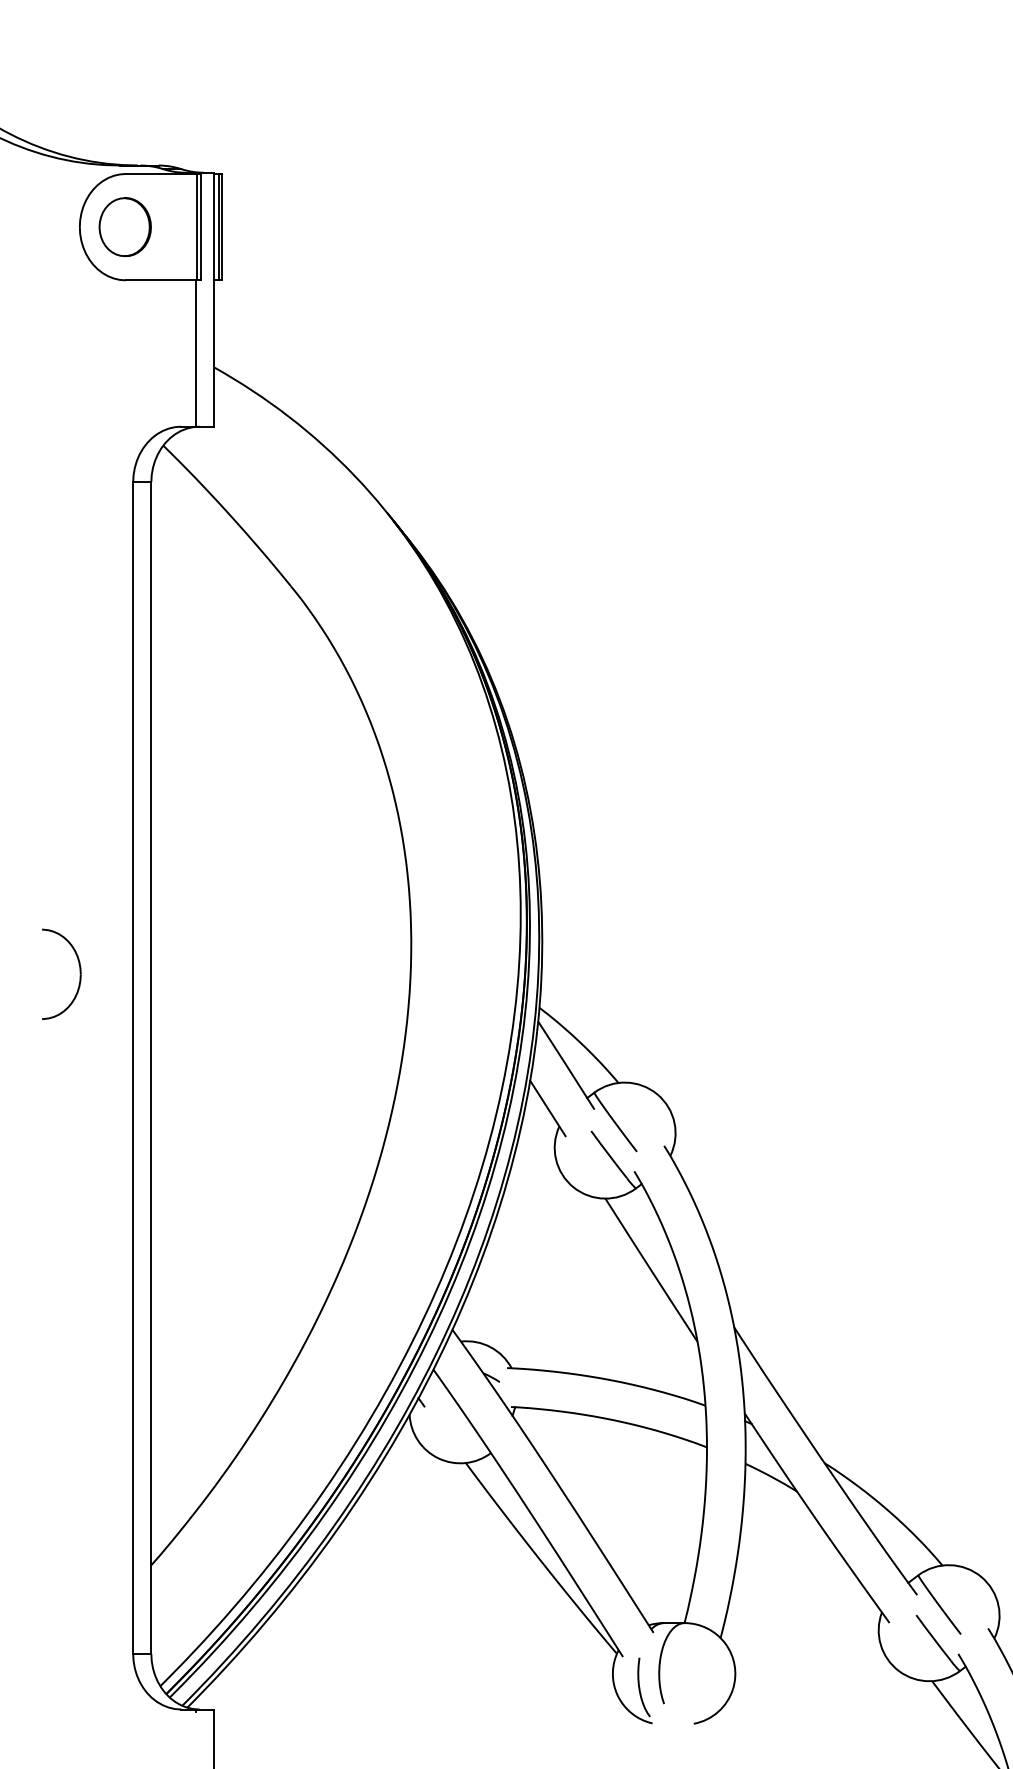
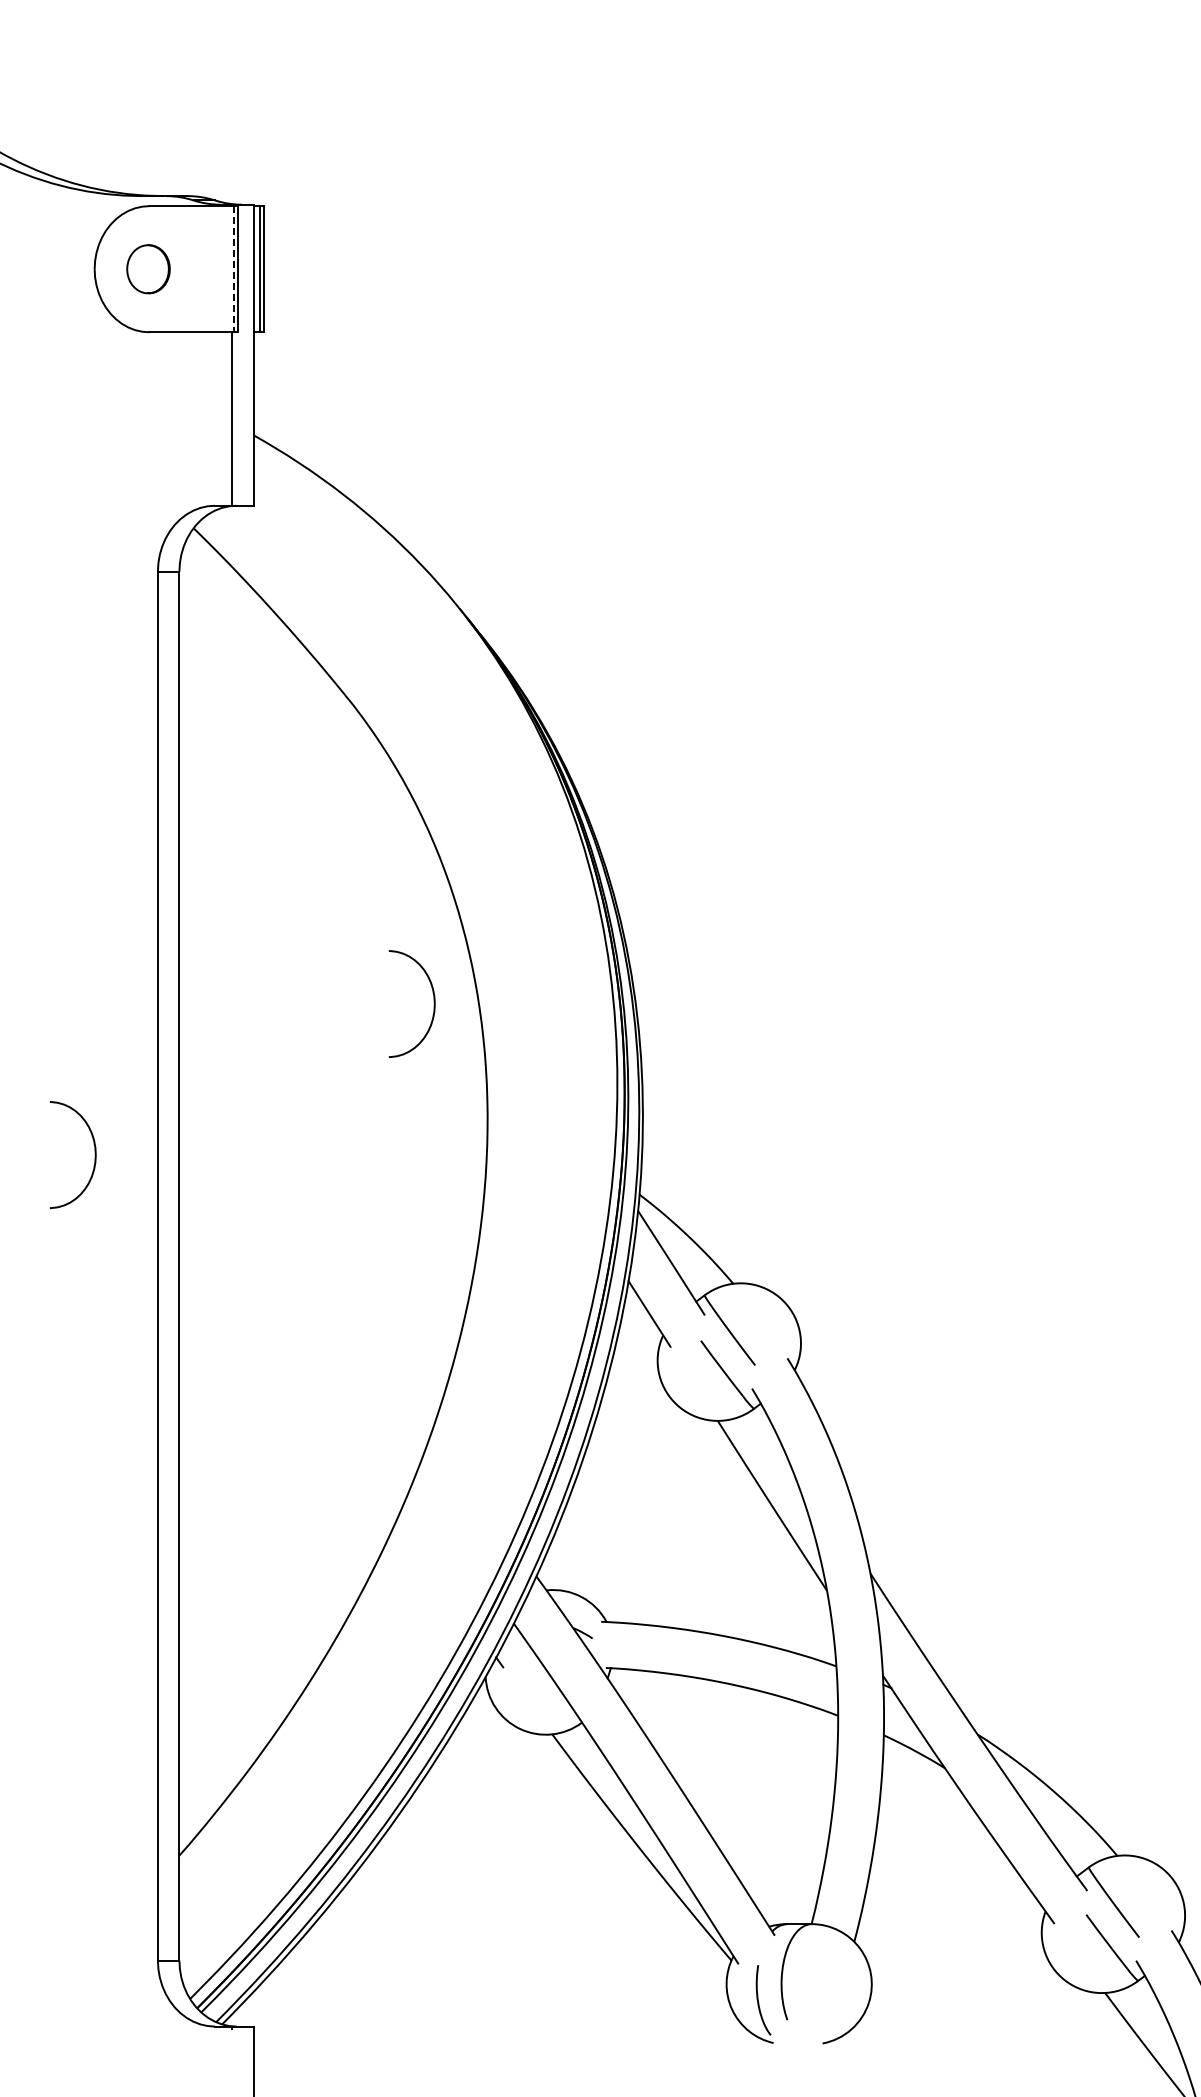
part: (125, 227) -> (148, 269), size x0.7
line: (196, 227) -> (233, 269), solid -> dashed
part: (365, 846) -> (433, 1003), added

